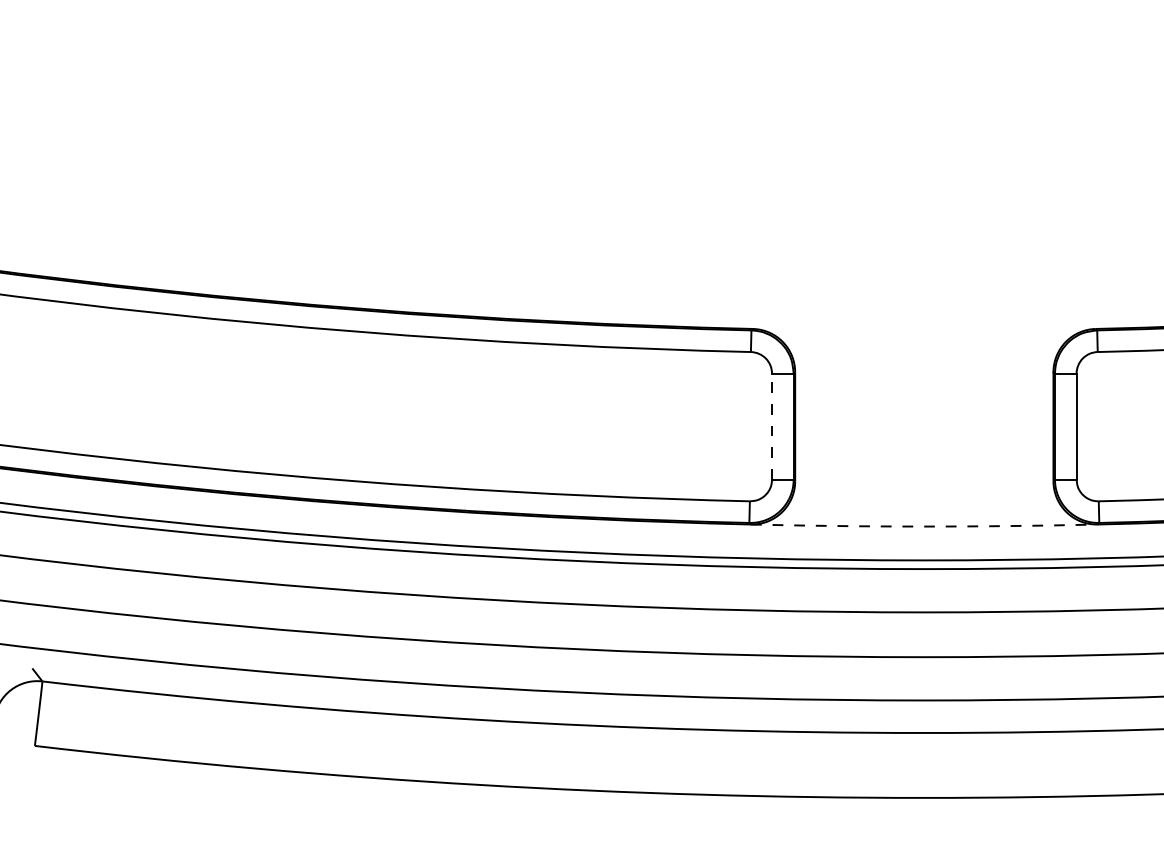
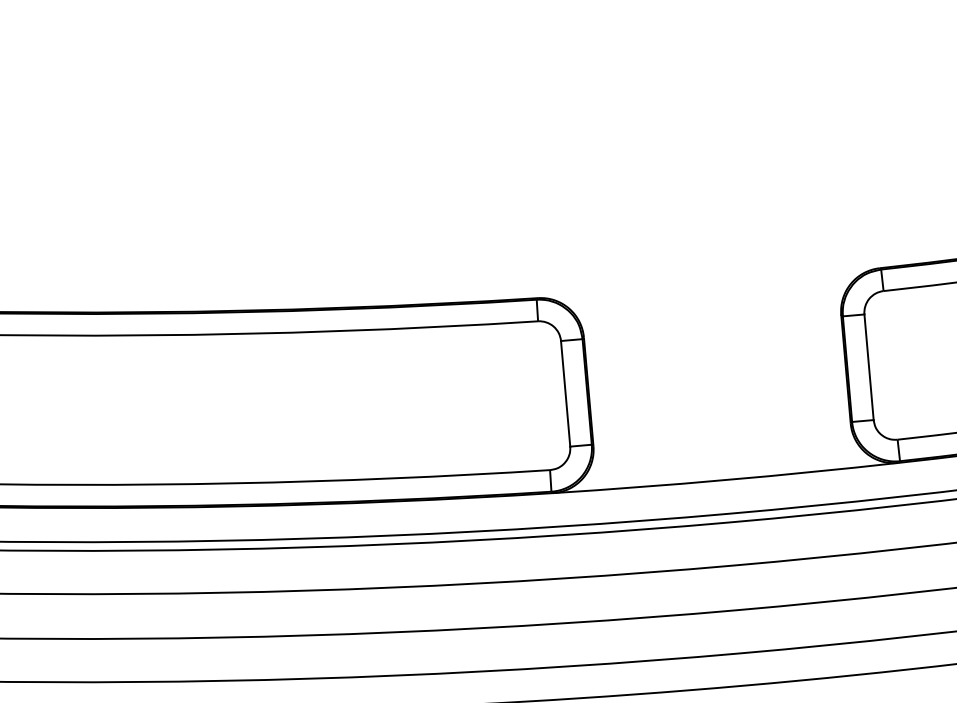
line: (772, 426) -> (566, 393), dashed -> solid
arc: (924, 526) -> (726, 479), dashed -> solid

